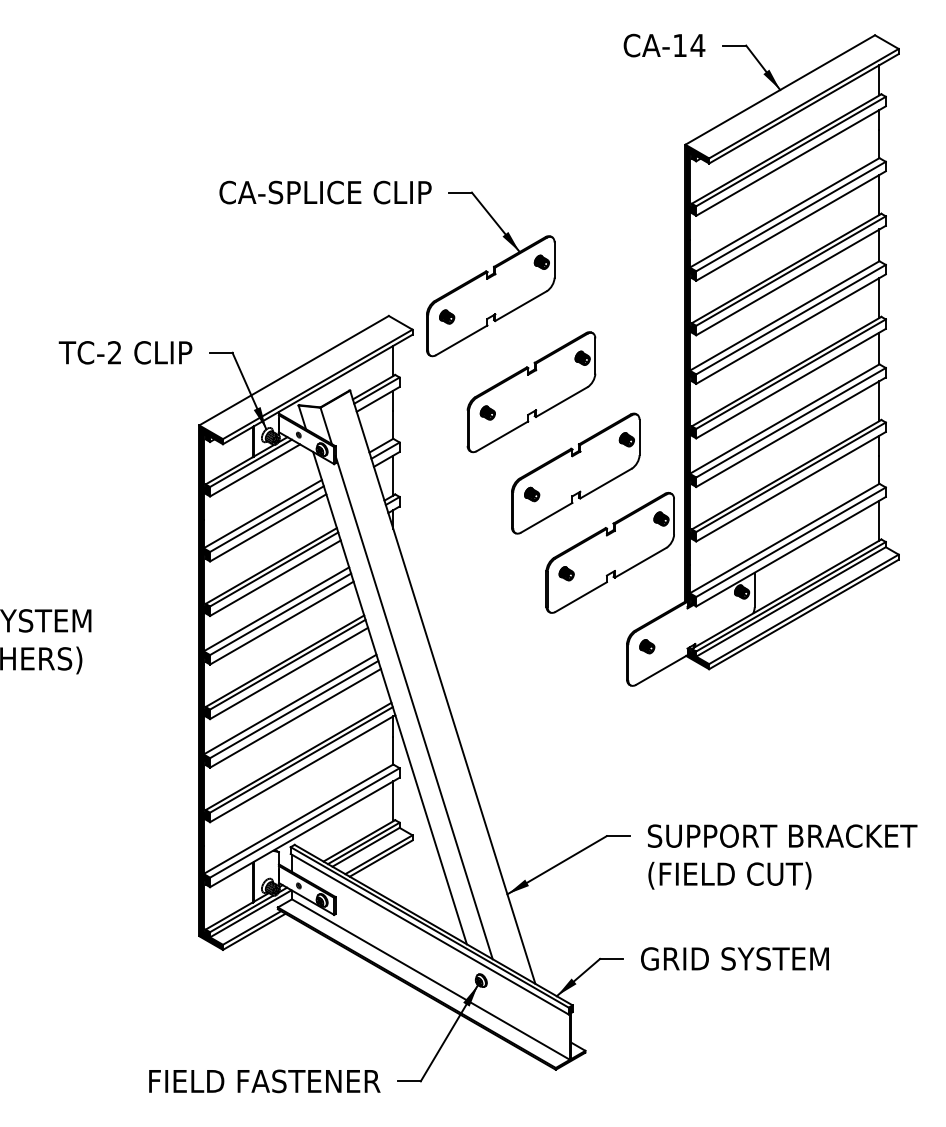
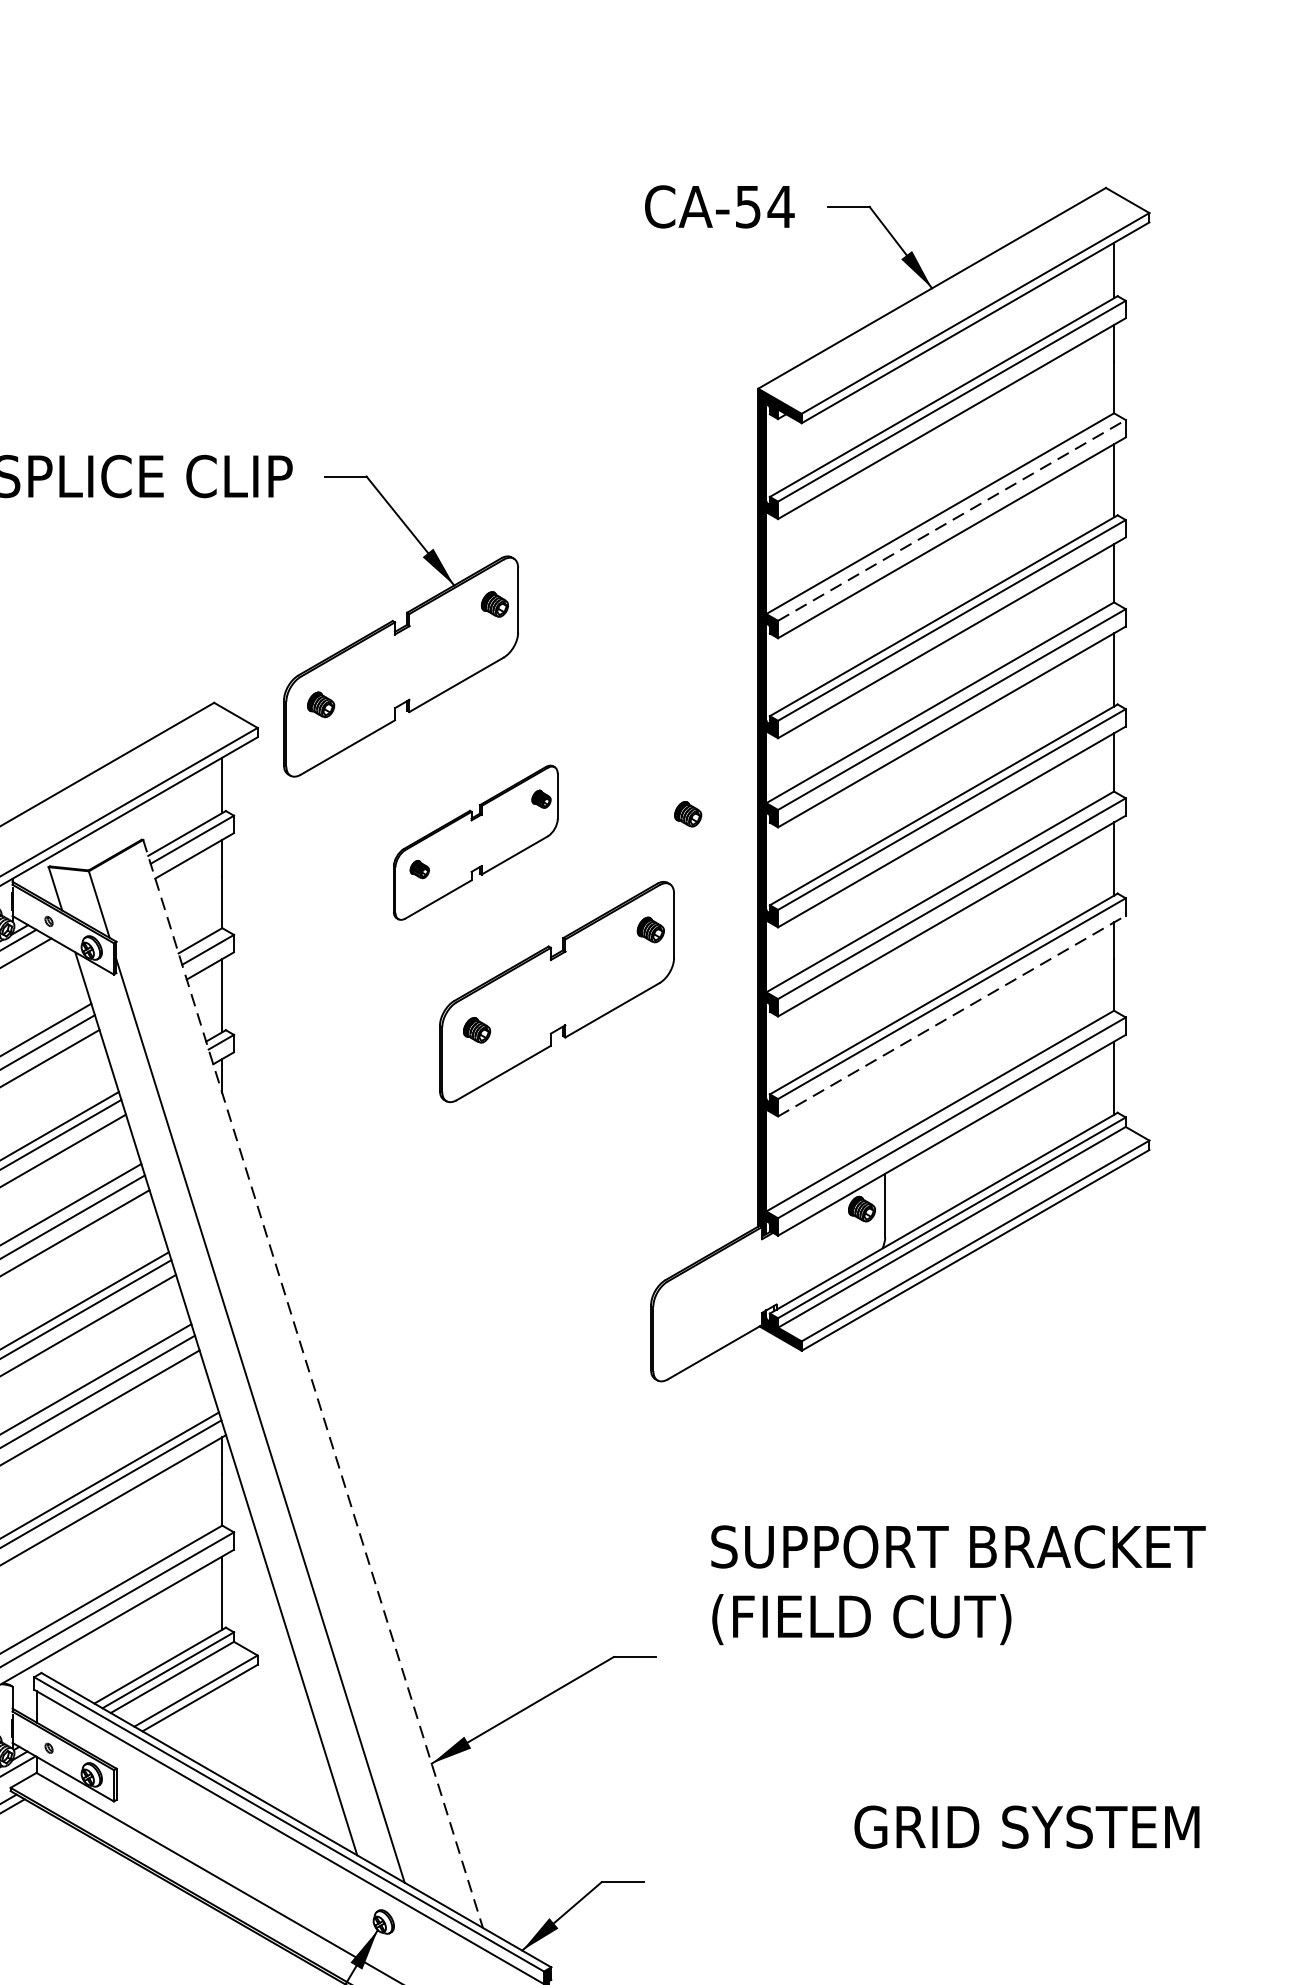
text: (679, 45) -> (747, 206), CA-14 -> CA-54
line: (791, 216) -> (952, 520), solid -> dashed
part: (531, 392) -> (475, 843), size x0.7
line: (791, 486) -> (952, 1015), solid -> dashed
part: (609, 552) -> (618, 1136), removed
part: (647, 646) -> (688, 813), moved
line: (442, 687) -> (312, 1384), solid -> dashed
text: (782, 856) -> (958, 1584), moved
text: (734, 958) -> (1026, 1826), moved

